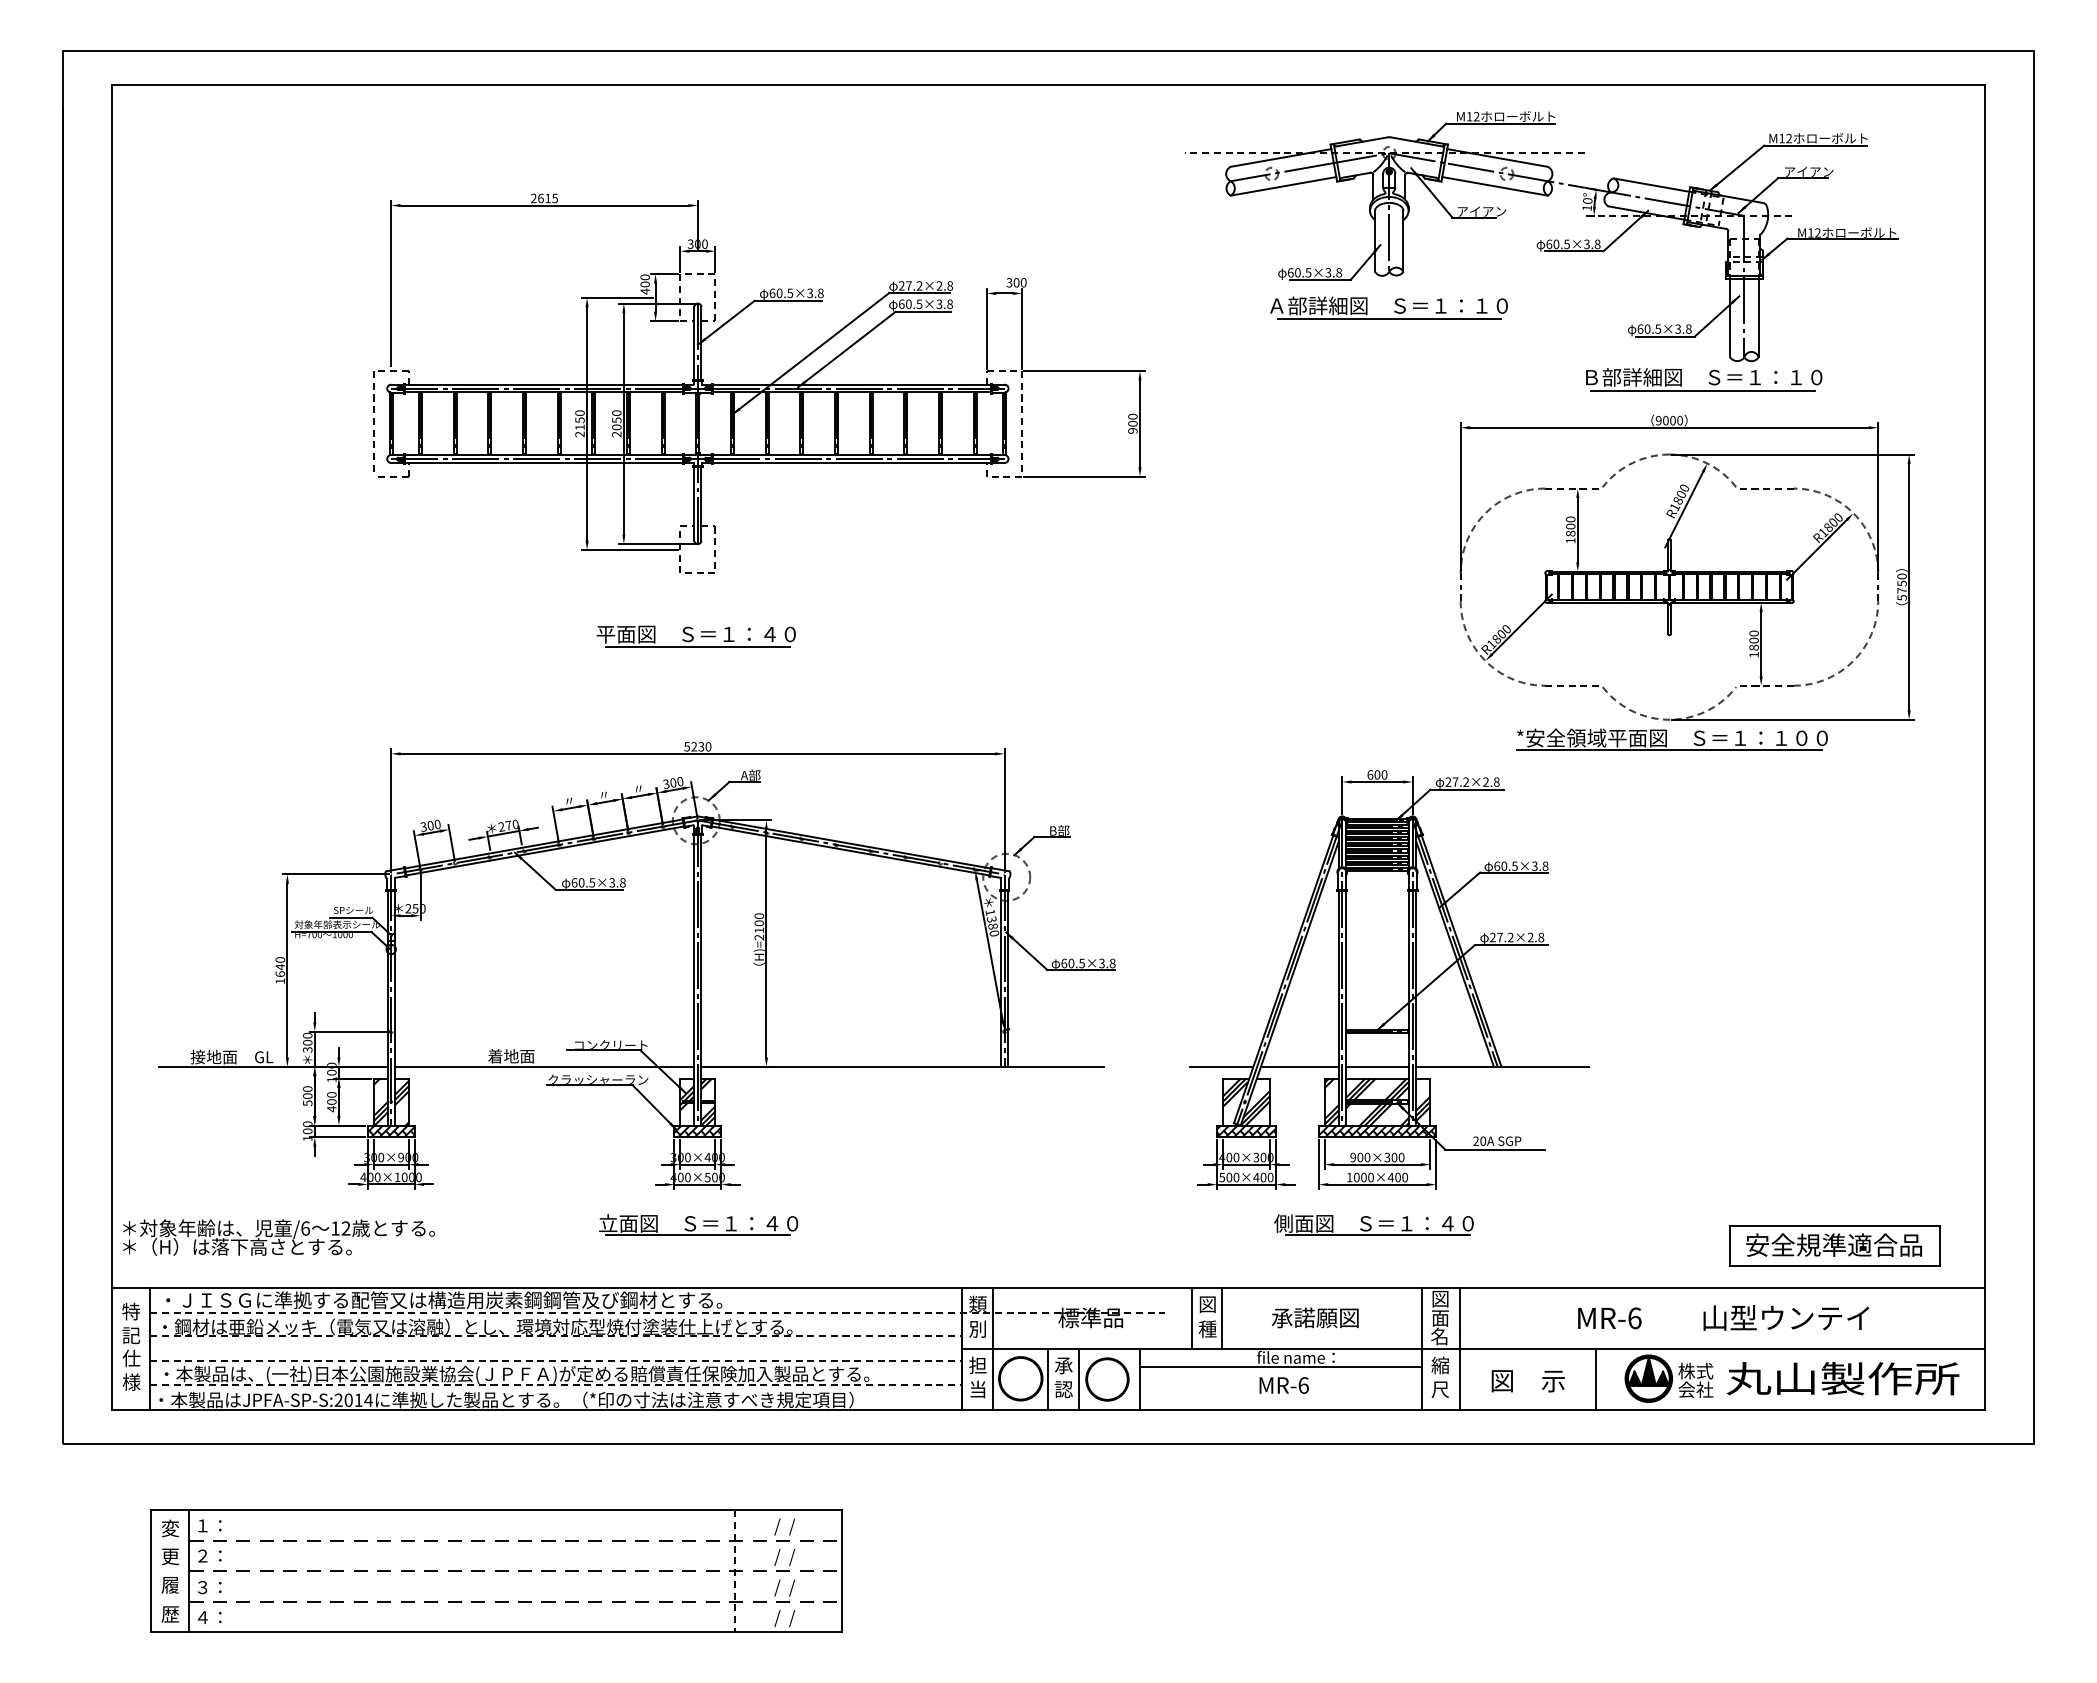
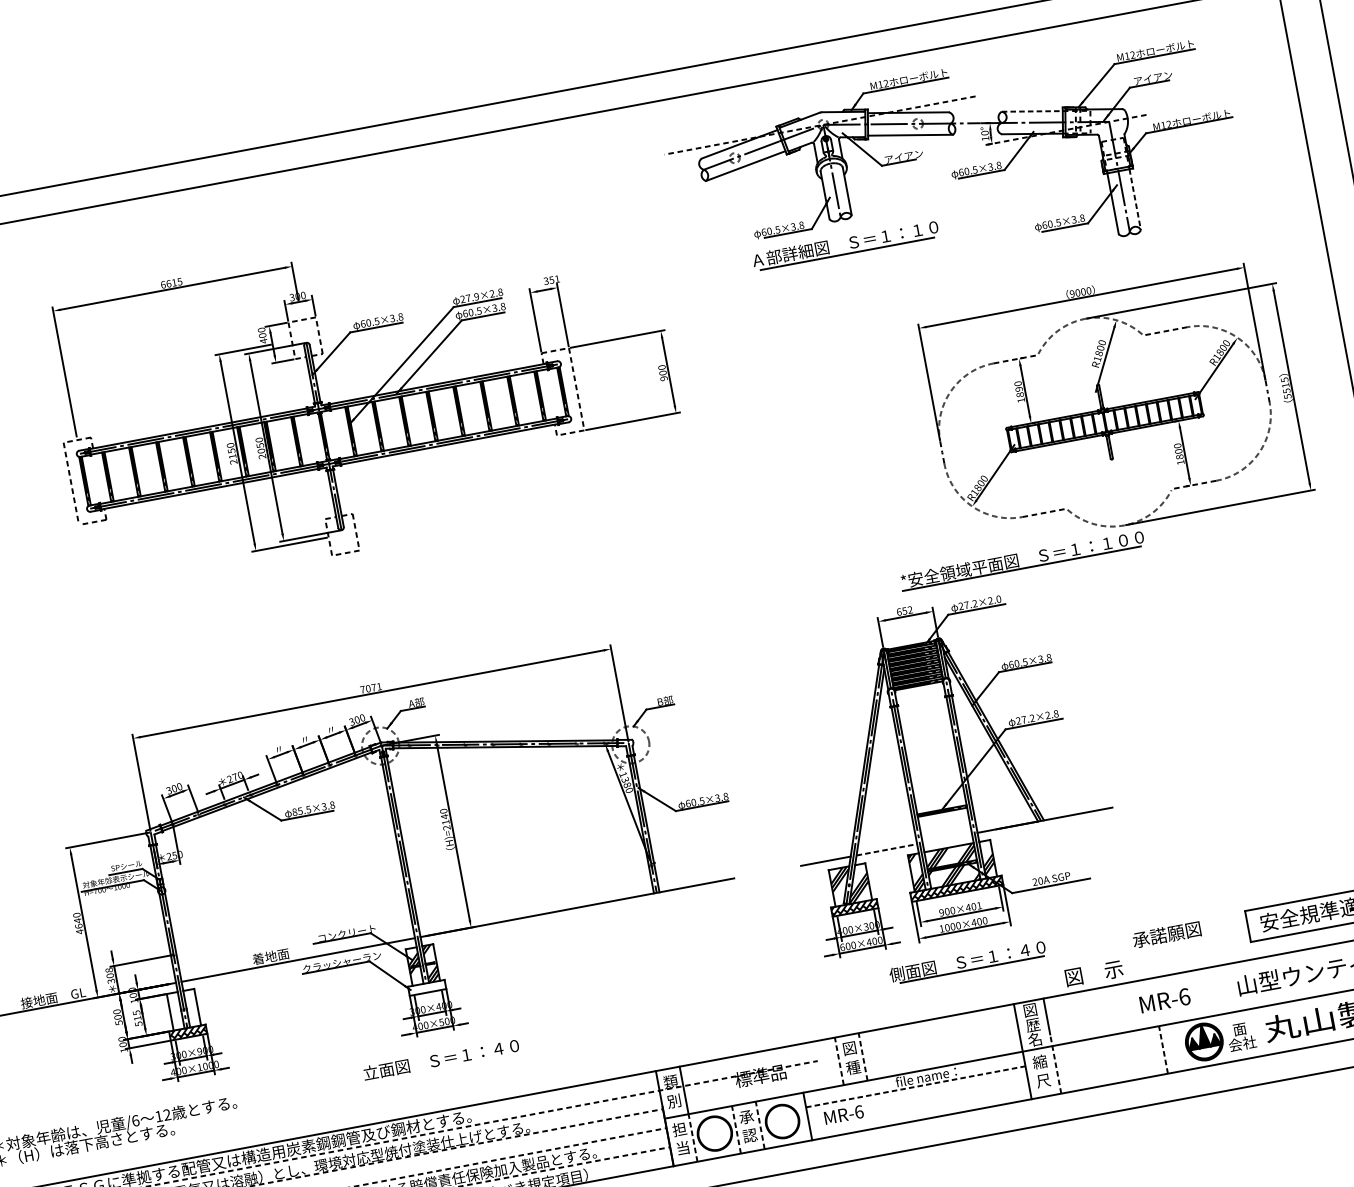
line: (1651, 185) -> (1032, 111), solid -> dashed
text: (533, 198) -> (163, 284), 2615 -> 6615
text: (1019, 282) -> (554, 279), 300 -> 351
text: (919, 285) -> (476, 296), 27.2×2.8 -> 27.9×2.8
line: (1758, 318) -> (1135, 199), solid -> dashed
part: (1704, 379) -> (1101, 255), removed
text: (1570, 526) -> (1018, 389), 1800 -> 1890
text: (1901, 583) -> (1285, 385), 5750 -> 5515
part: (695, 636) -> (353, 602), removed
part: (1671, 739) -> (1022, 560), moved
text: (697, 746) -> (370, 688), 5230 -> 7071
text: (1380, 774) -> (907, 610), 600 -> 652
text: (1496, 782) -> (998, 599), 27.2×2.8 -> 27.2×2.0
text: (577, 882) -> (297, 811), 60.5×3.8 -> 85.5×3.8
text: (759, 923) -> (444, 816), H)=2100 -> H)=2140
text: (279, 981) -> (79, 932), 1640 -> 4640
text: (308, 1035) -> (109, 969), 300 -> 308
line: (1299, 1066) -> (886, 849), solid -> dashed
line: (1377, 1066) -> (947, 838), removed
hatch: (390, 1101) -> (183, 1009), removed
text: (331, 1102) -> (137, 1018), 400 -> 515
hatch: (697, 1131) -> (426, 988), removed
text: (1394, 1157) -> (973, 906), 900×300 -> 900×401
text: (1222, 1177) -> (842, 947), 500×400 -> 600×400
line: (697, 1235) -> (442, 1069), removed
text: (1315, 1317) -> (1166, 934), moved
line: (1191, 1318) -> (839, 1061), solid -> dashed
line: (1222, 1318) -> (863, 1057), solid -> dashed
text: (1440, 1318) -> (1033, 1025), 面 -> 歴
line: (1280, 1367) -> (915, 1086), solid -> dashed
text: (1695, 1370) -> (1239, 1028), 株式 -> 面
line: (1459, 1371) -> (1055, 1063), solid -> dashed
line: (992, 1379) -> (692, 1138), solid -> dashed
line: (1048, 1379) -> (736, 1130), solid -> dashed
line: (1078, 1379) -> (759, 1125), solid -> dashed
line: (1596, 1379) -> (1163, 1050), solid -> dashed
text: (1527, 1381) -> (1093, 973), moved
text: (1283, 1385) -> (843, 1114), moved

